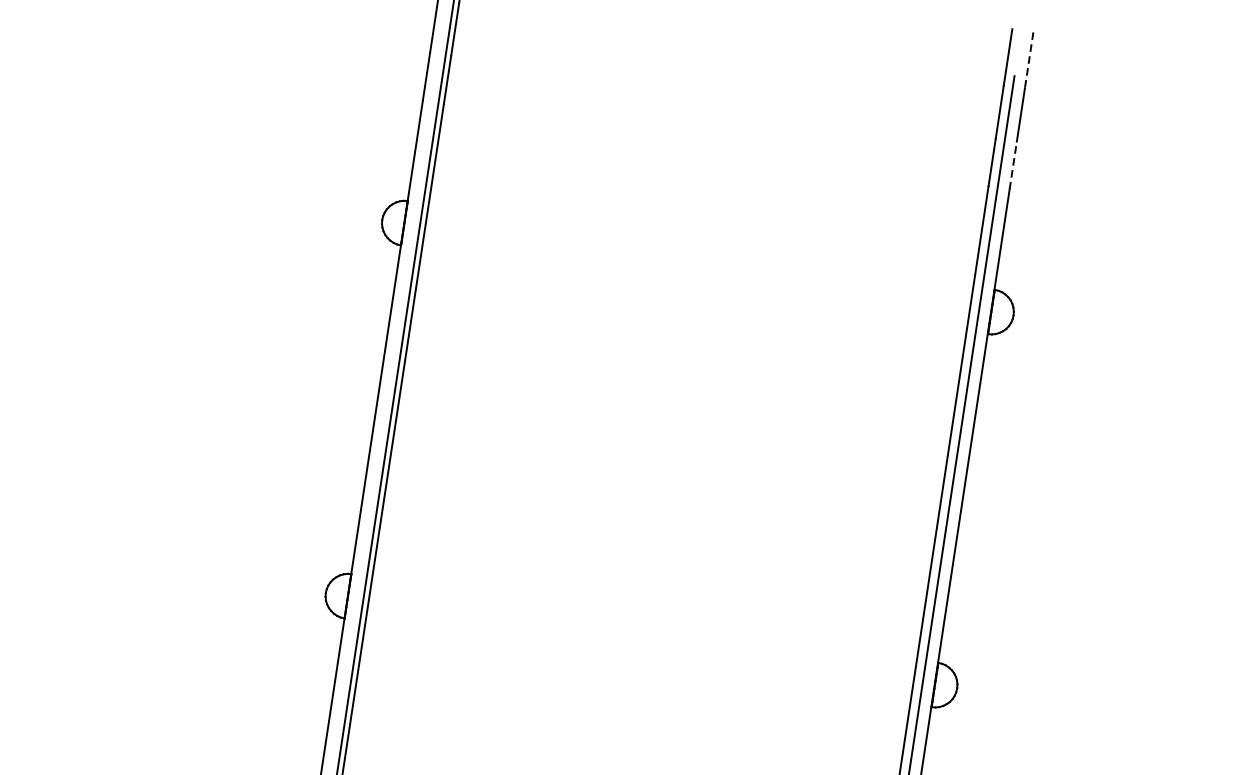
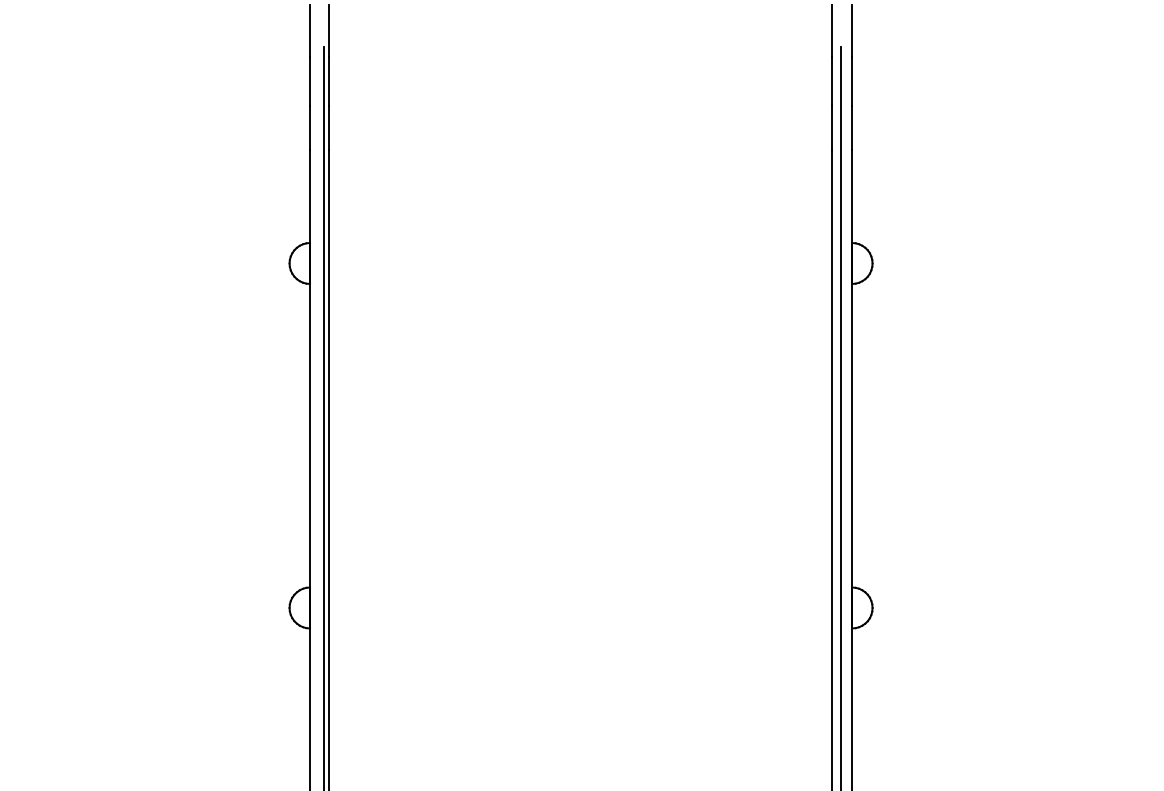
line: (1028, 60) -> (851, 31), dashed -> solid
line: (1013, 164) -> (851, 127), dashed -> solid

